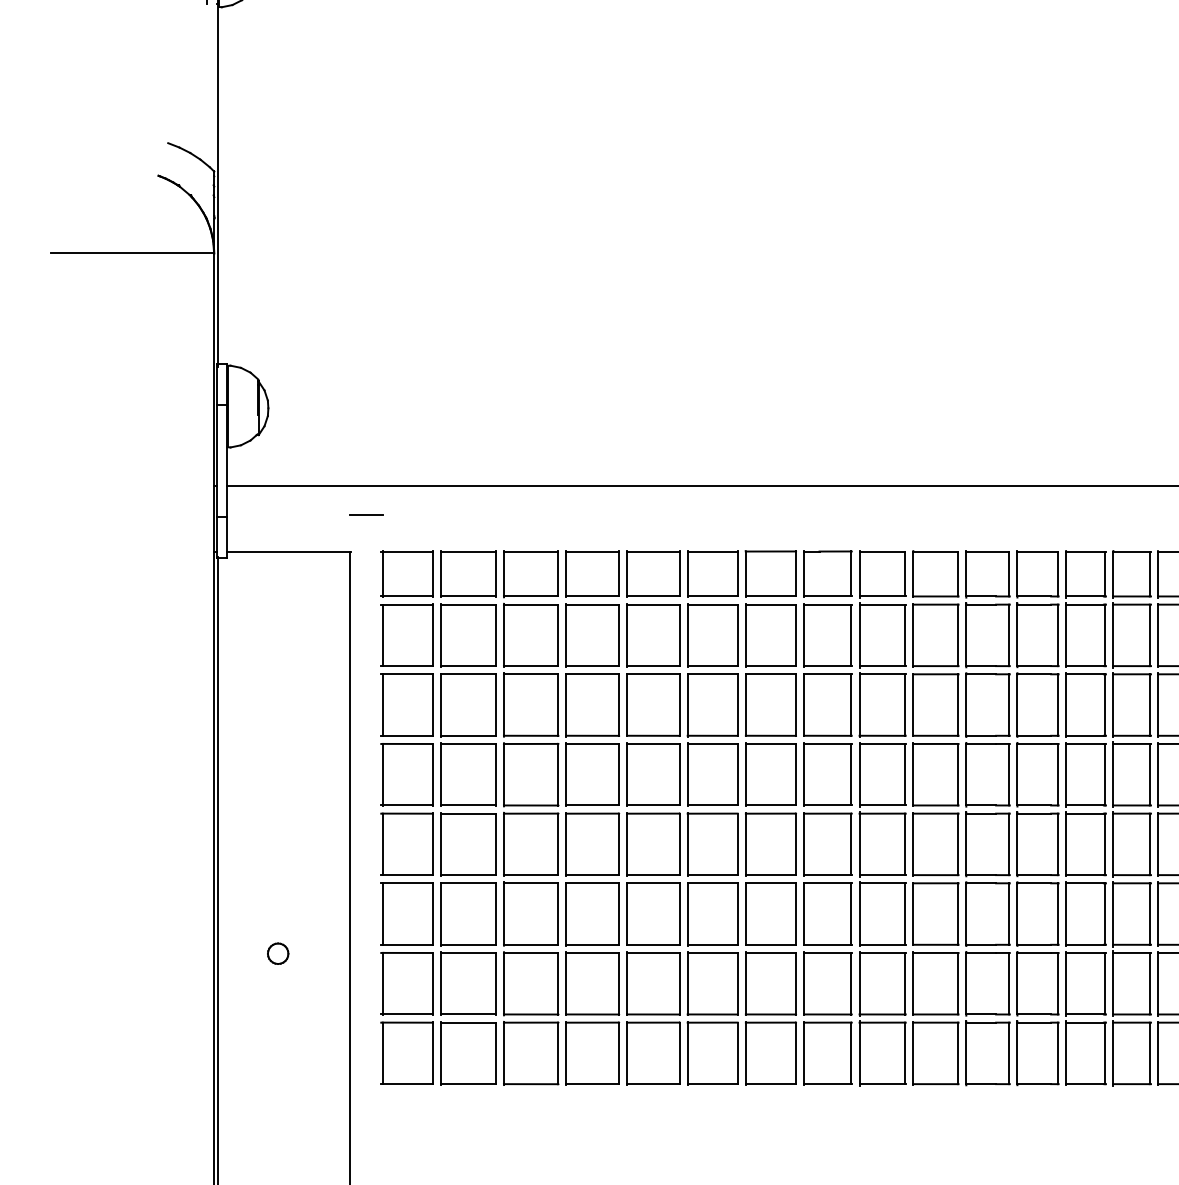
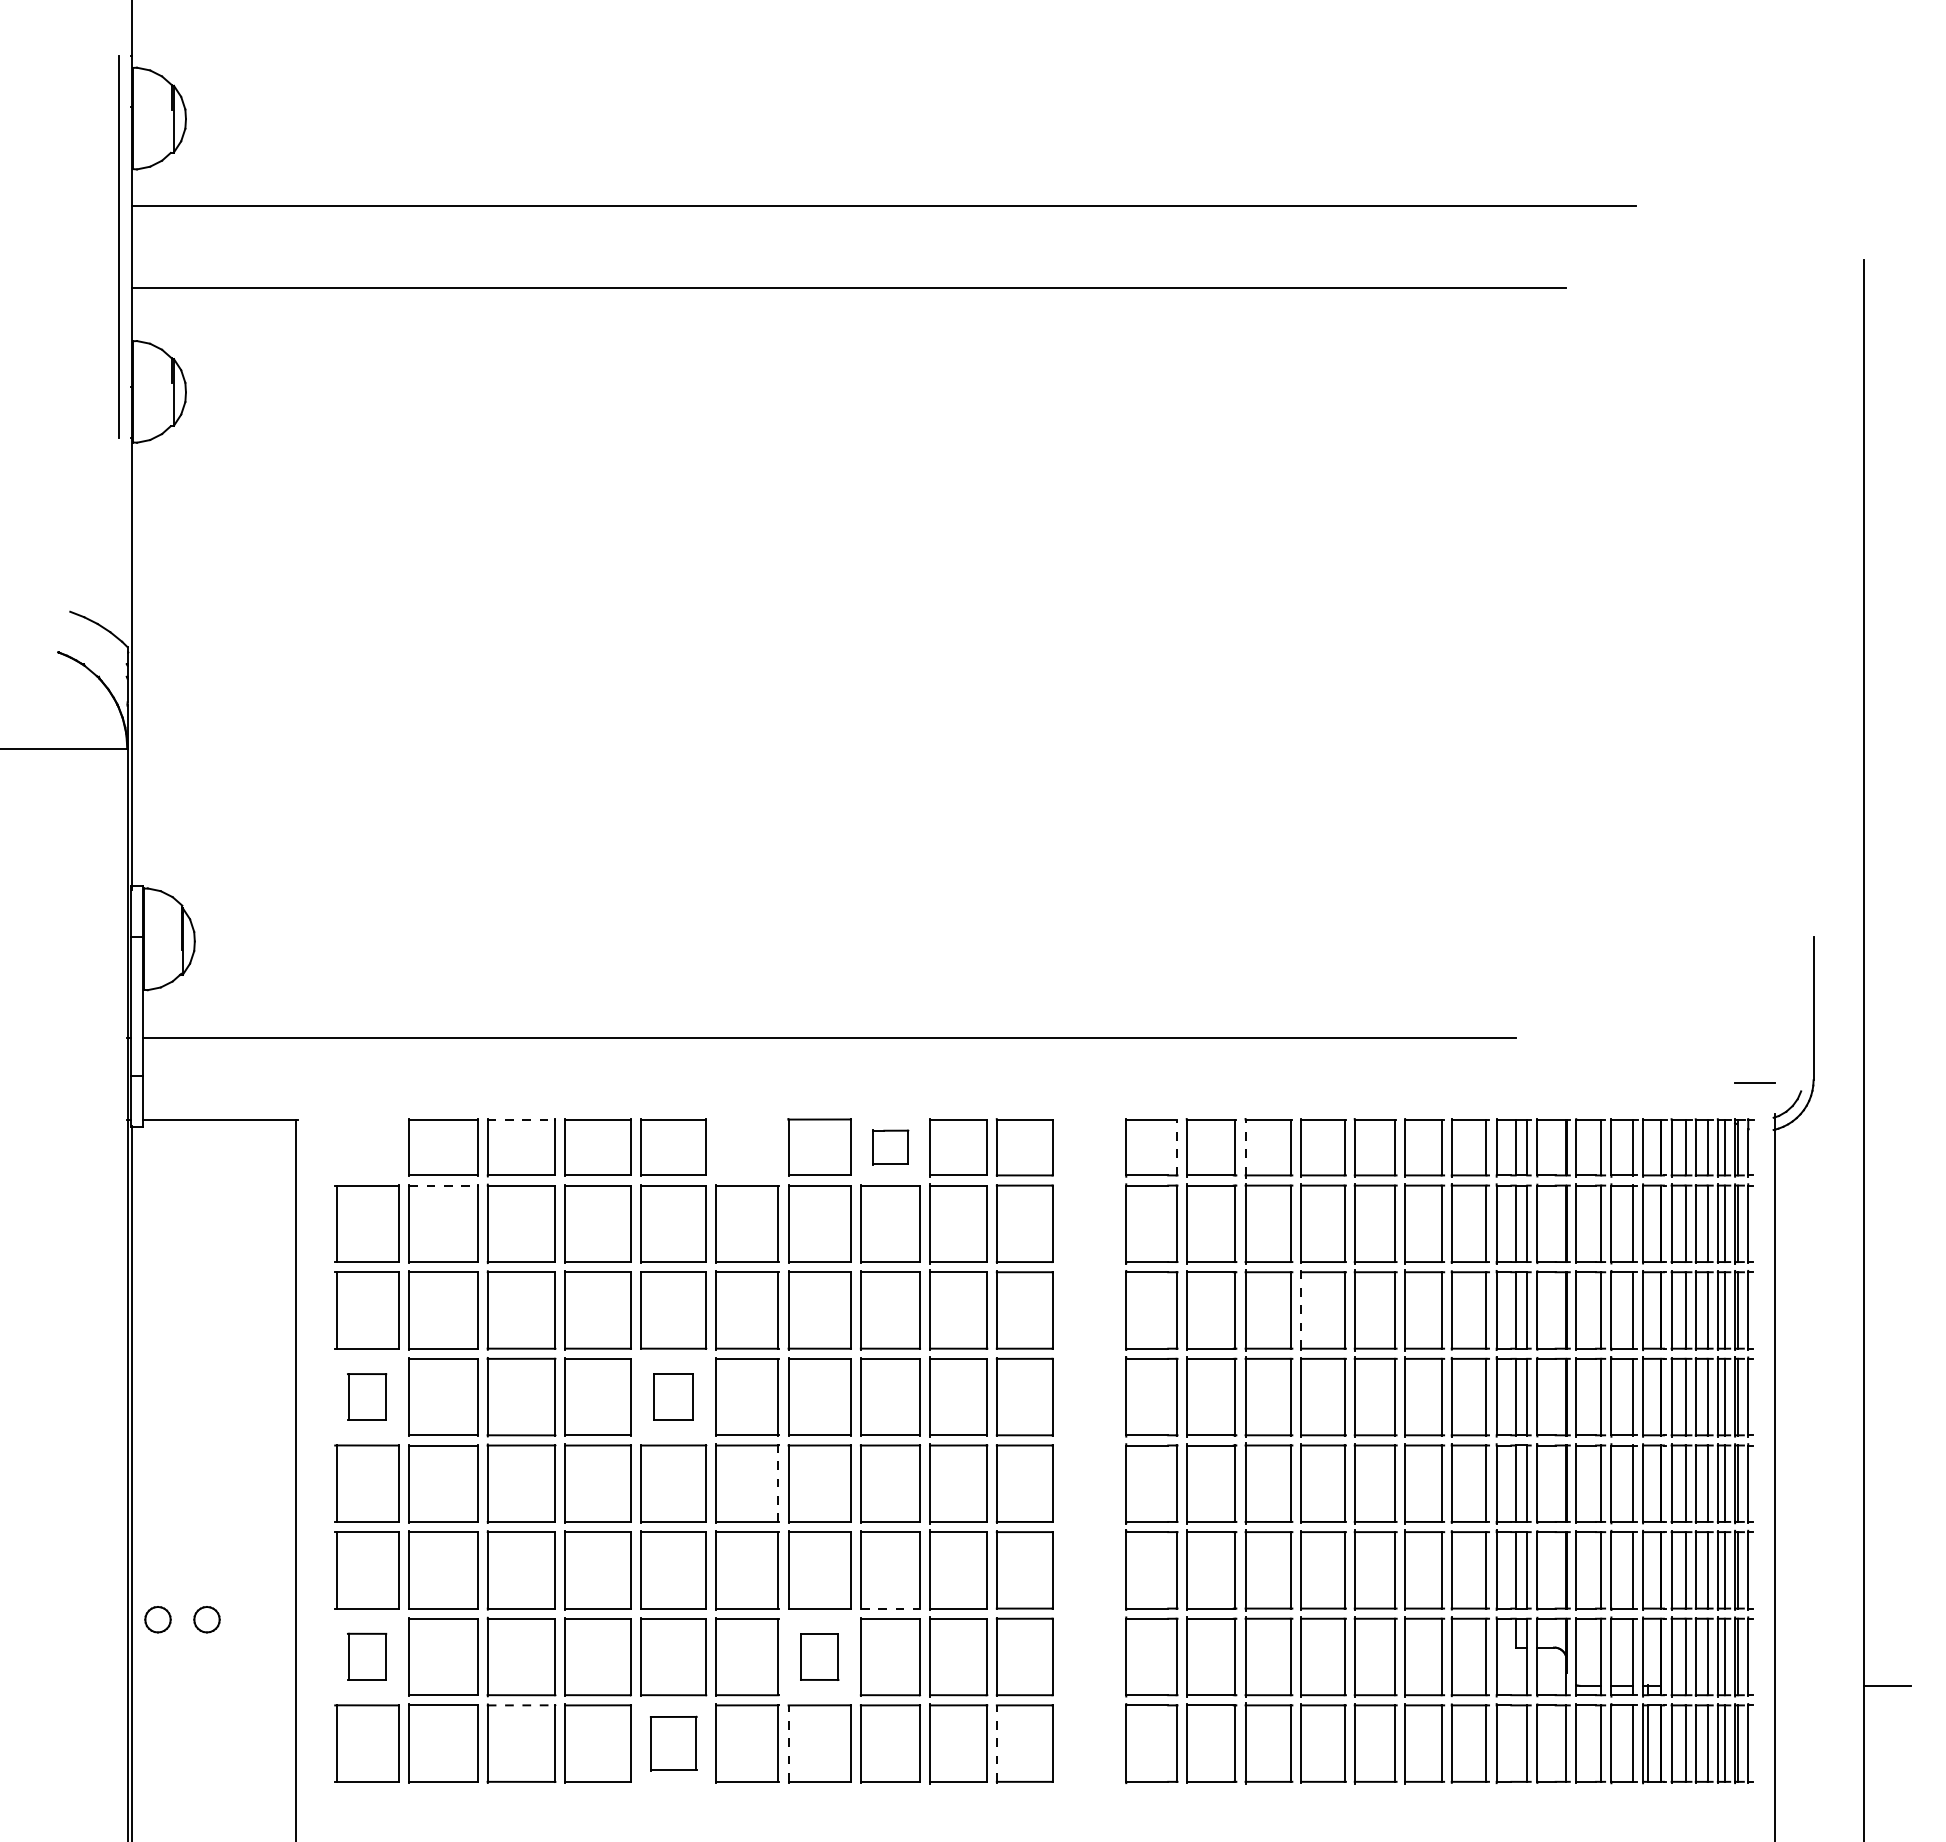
line: (366, 515) -> (316, 1074), removed
line: (531, 551) -> (521, 1119), solid -> dashed
part: (406, 574) -> (366, 1147), removed
part: (712, 574) -> (747, 1147), removed
part: (827, 574) -> (890, 1147), size x0.6
line: (1057, 574) -> (1176, 1147), solid -> dashed
line: (1113, 574) -> (1245, 1147), solid -> dashed
line: (468, 604) -> (443, 1185), solid -> dashed
line: (1158, 704) -> (1301, 1309), solid -> dashed
part: (406, 774) -> (366, 1396), size x0.6
part: (653, 774) -> (673, 1396), size x0.6
part: (987, 818) -> (1089, 1451), removed
line: (737, 844) -> (778, 1483), solid -> dashed
line: (827, 944) -> (890, 1608), solid -> dashed
part: (238, 953) -> (157, 1619), added
part: (406, 983) -> (366, 1656), size x0.6
part: (770, 983) -> (819, 1656), size x0.6
line: (531, 1022) -> (521, 1705), solid -> dashed
part: (653, 1053) -> (673, 1743), size x0.7
line: (745, 1053) -> (788, 1743), solid -> dashed
line: (913, 1053) -> (996, 1743), solid -> dashed

